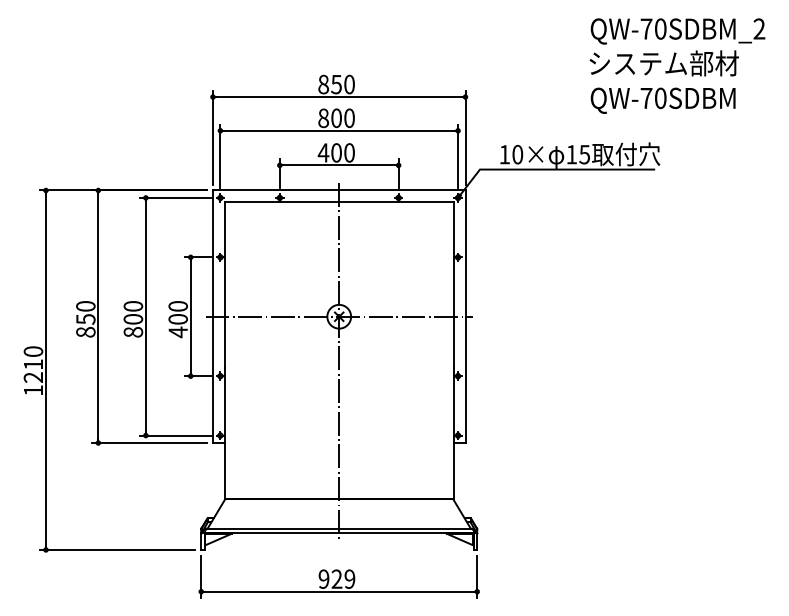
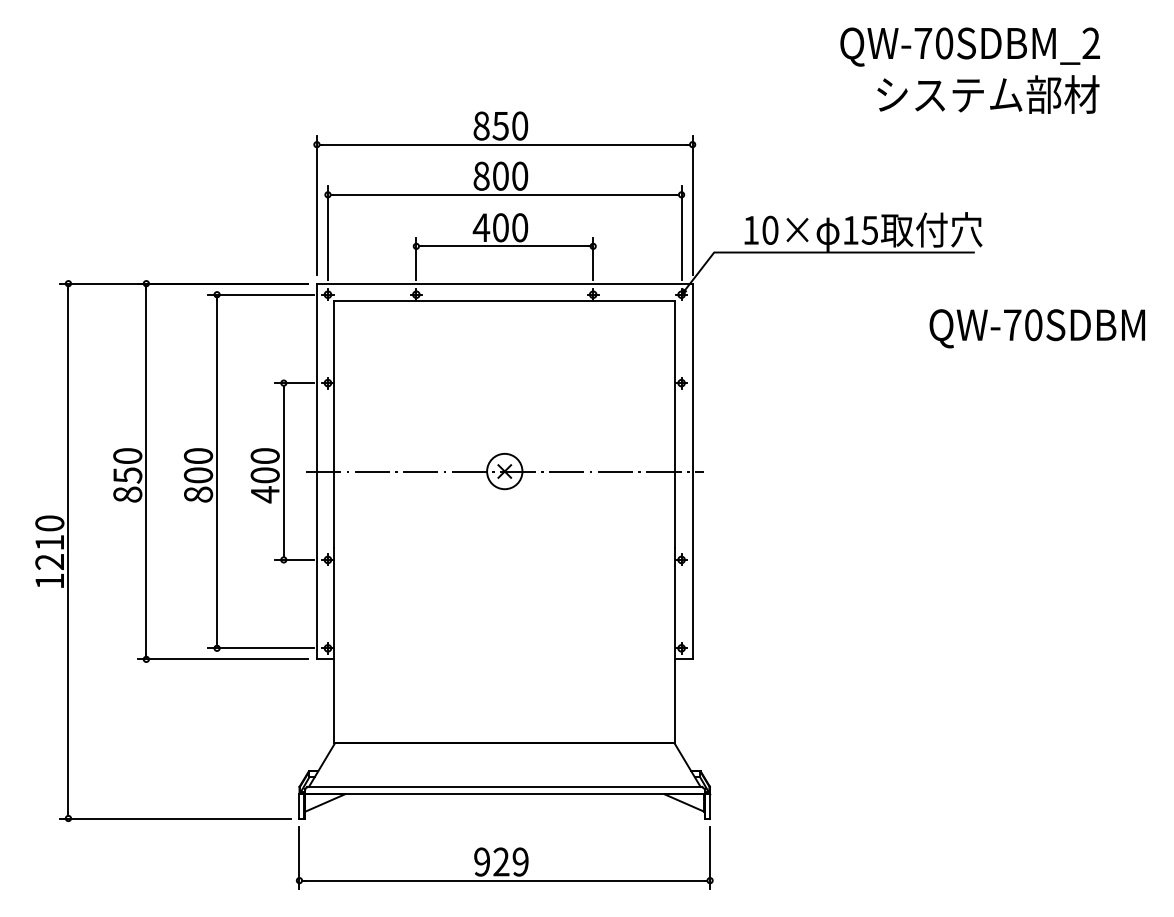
text: (677, 31) -> (969, 47), moved
text: (662, 100) -> (1036, 328), moved
line: (339, 361) -> (505, 538), removed

